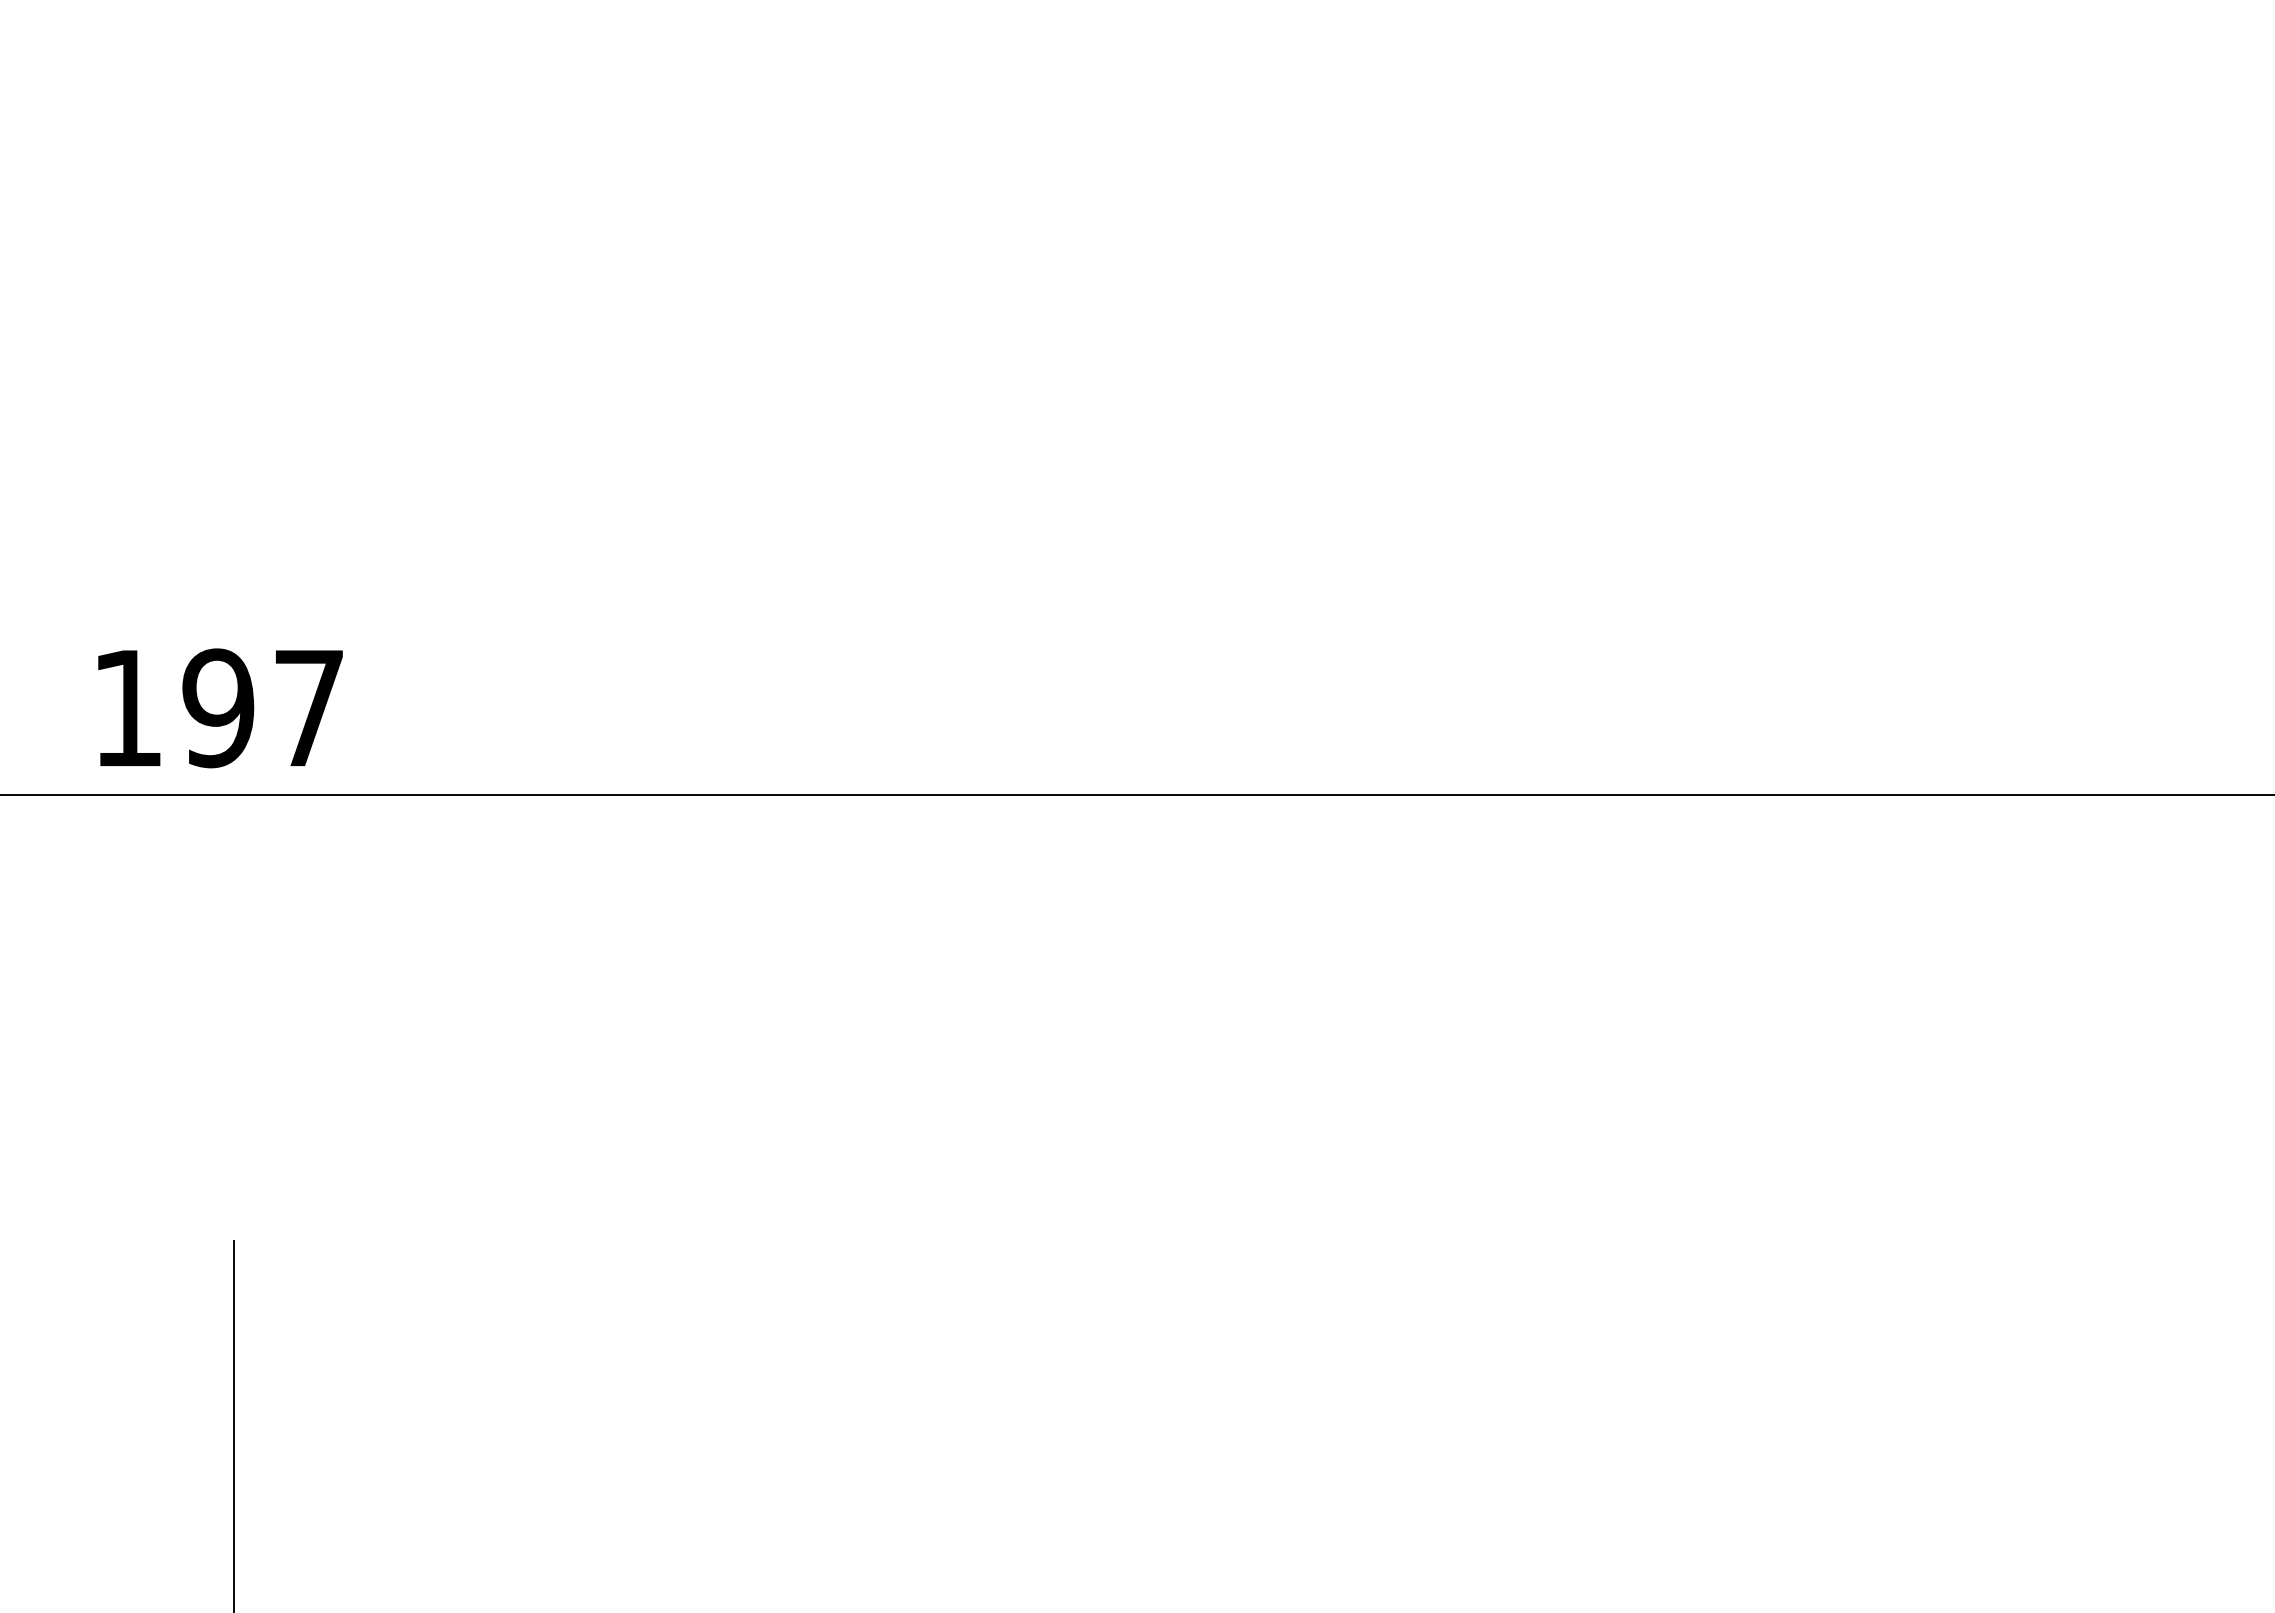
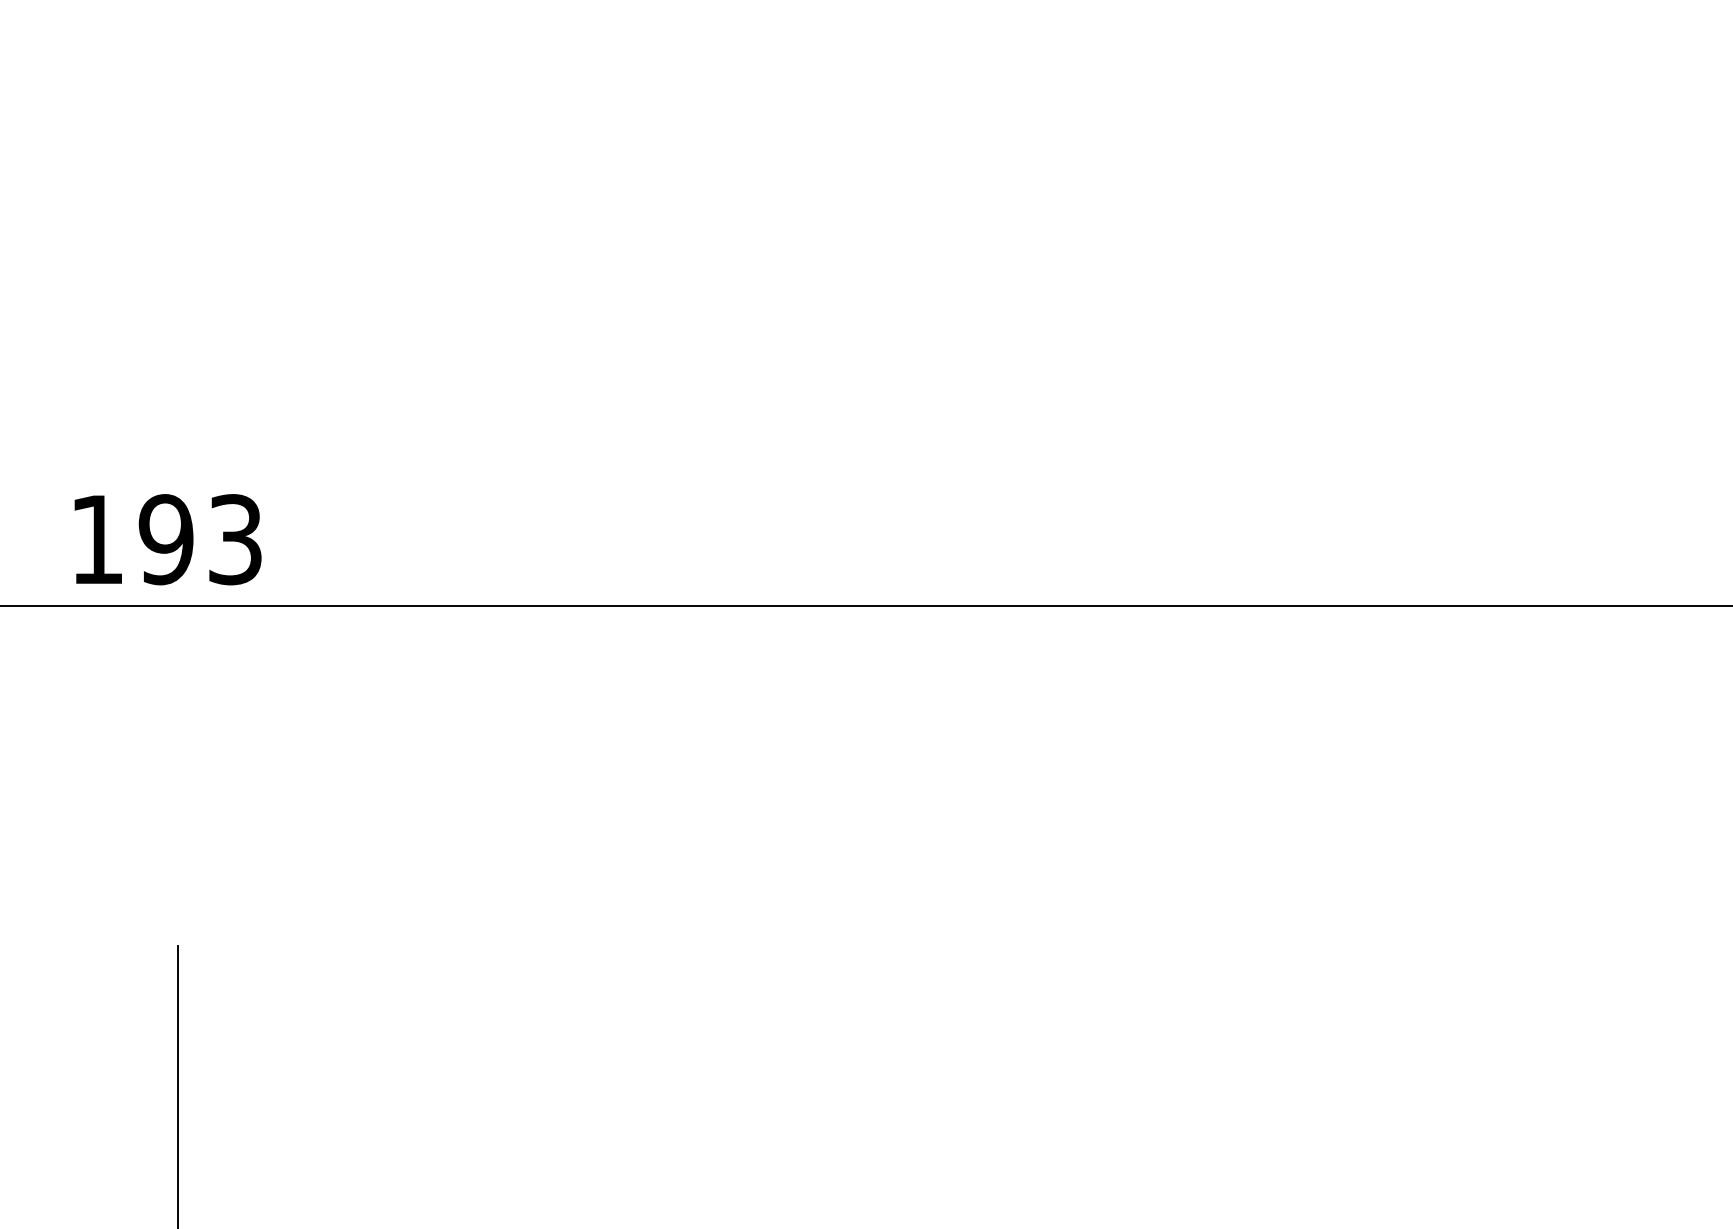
text: (309, 708) -> (235, 539), 197 -> 193

